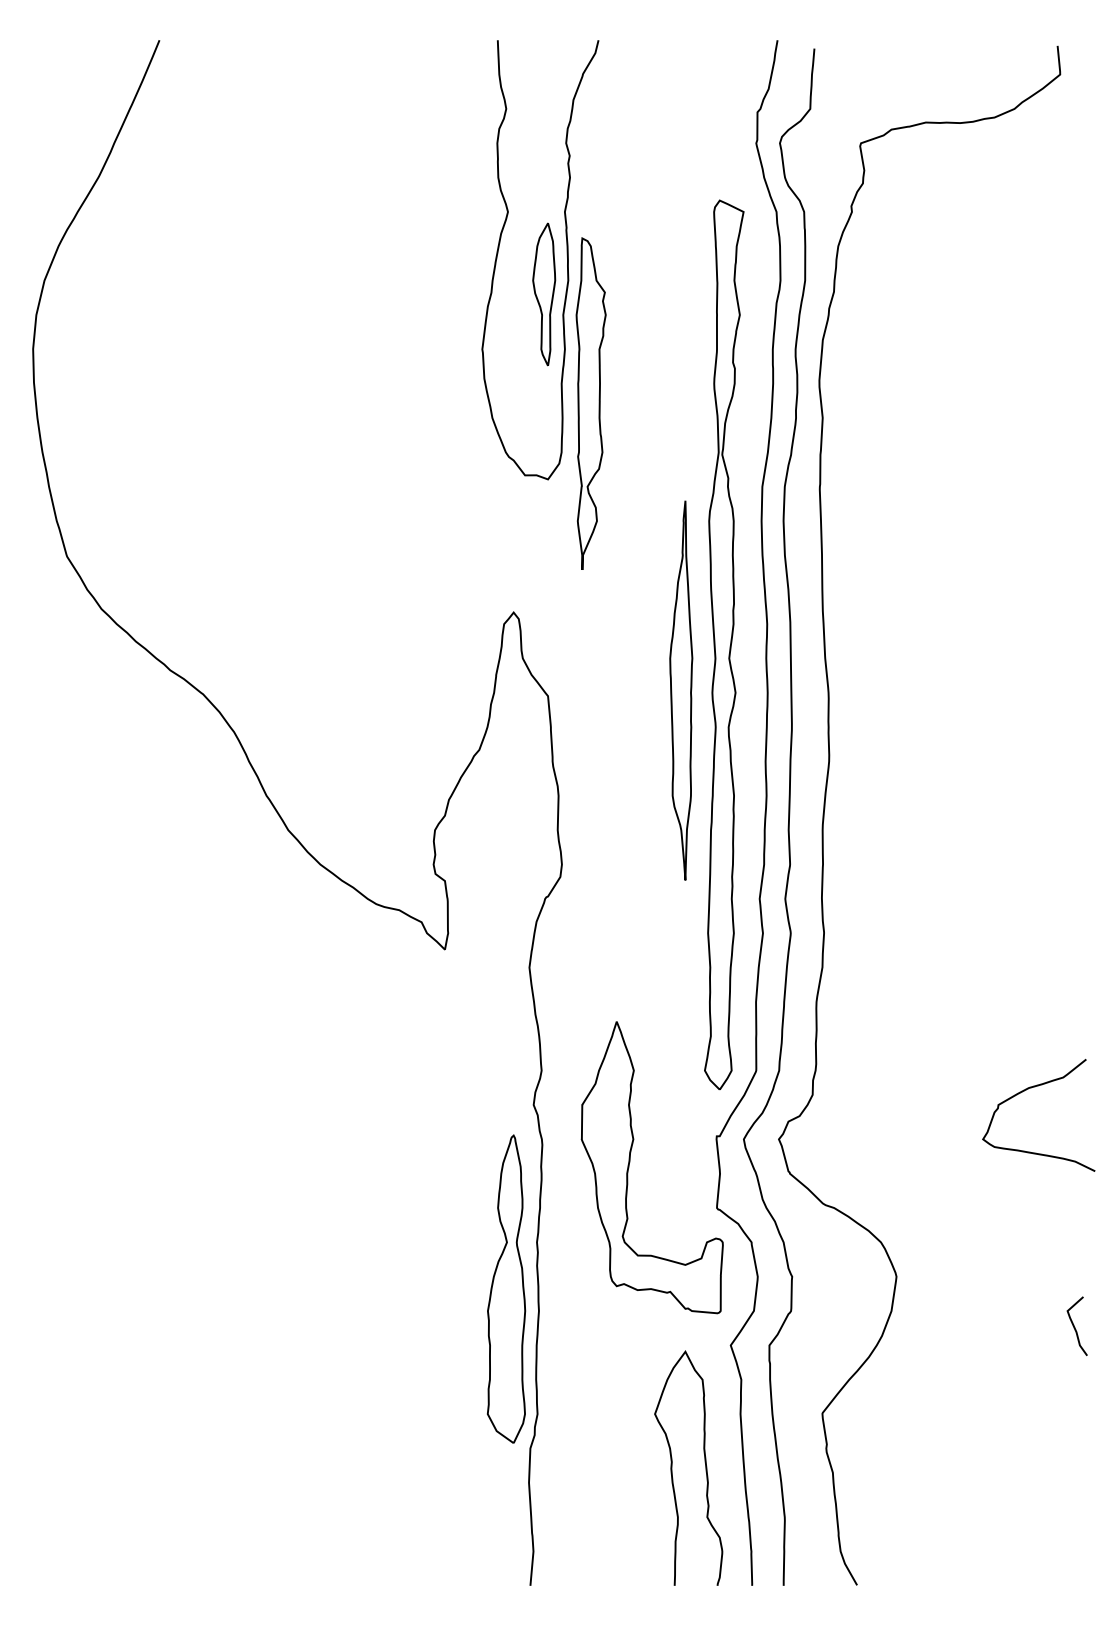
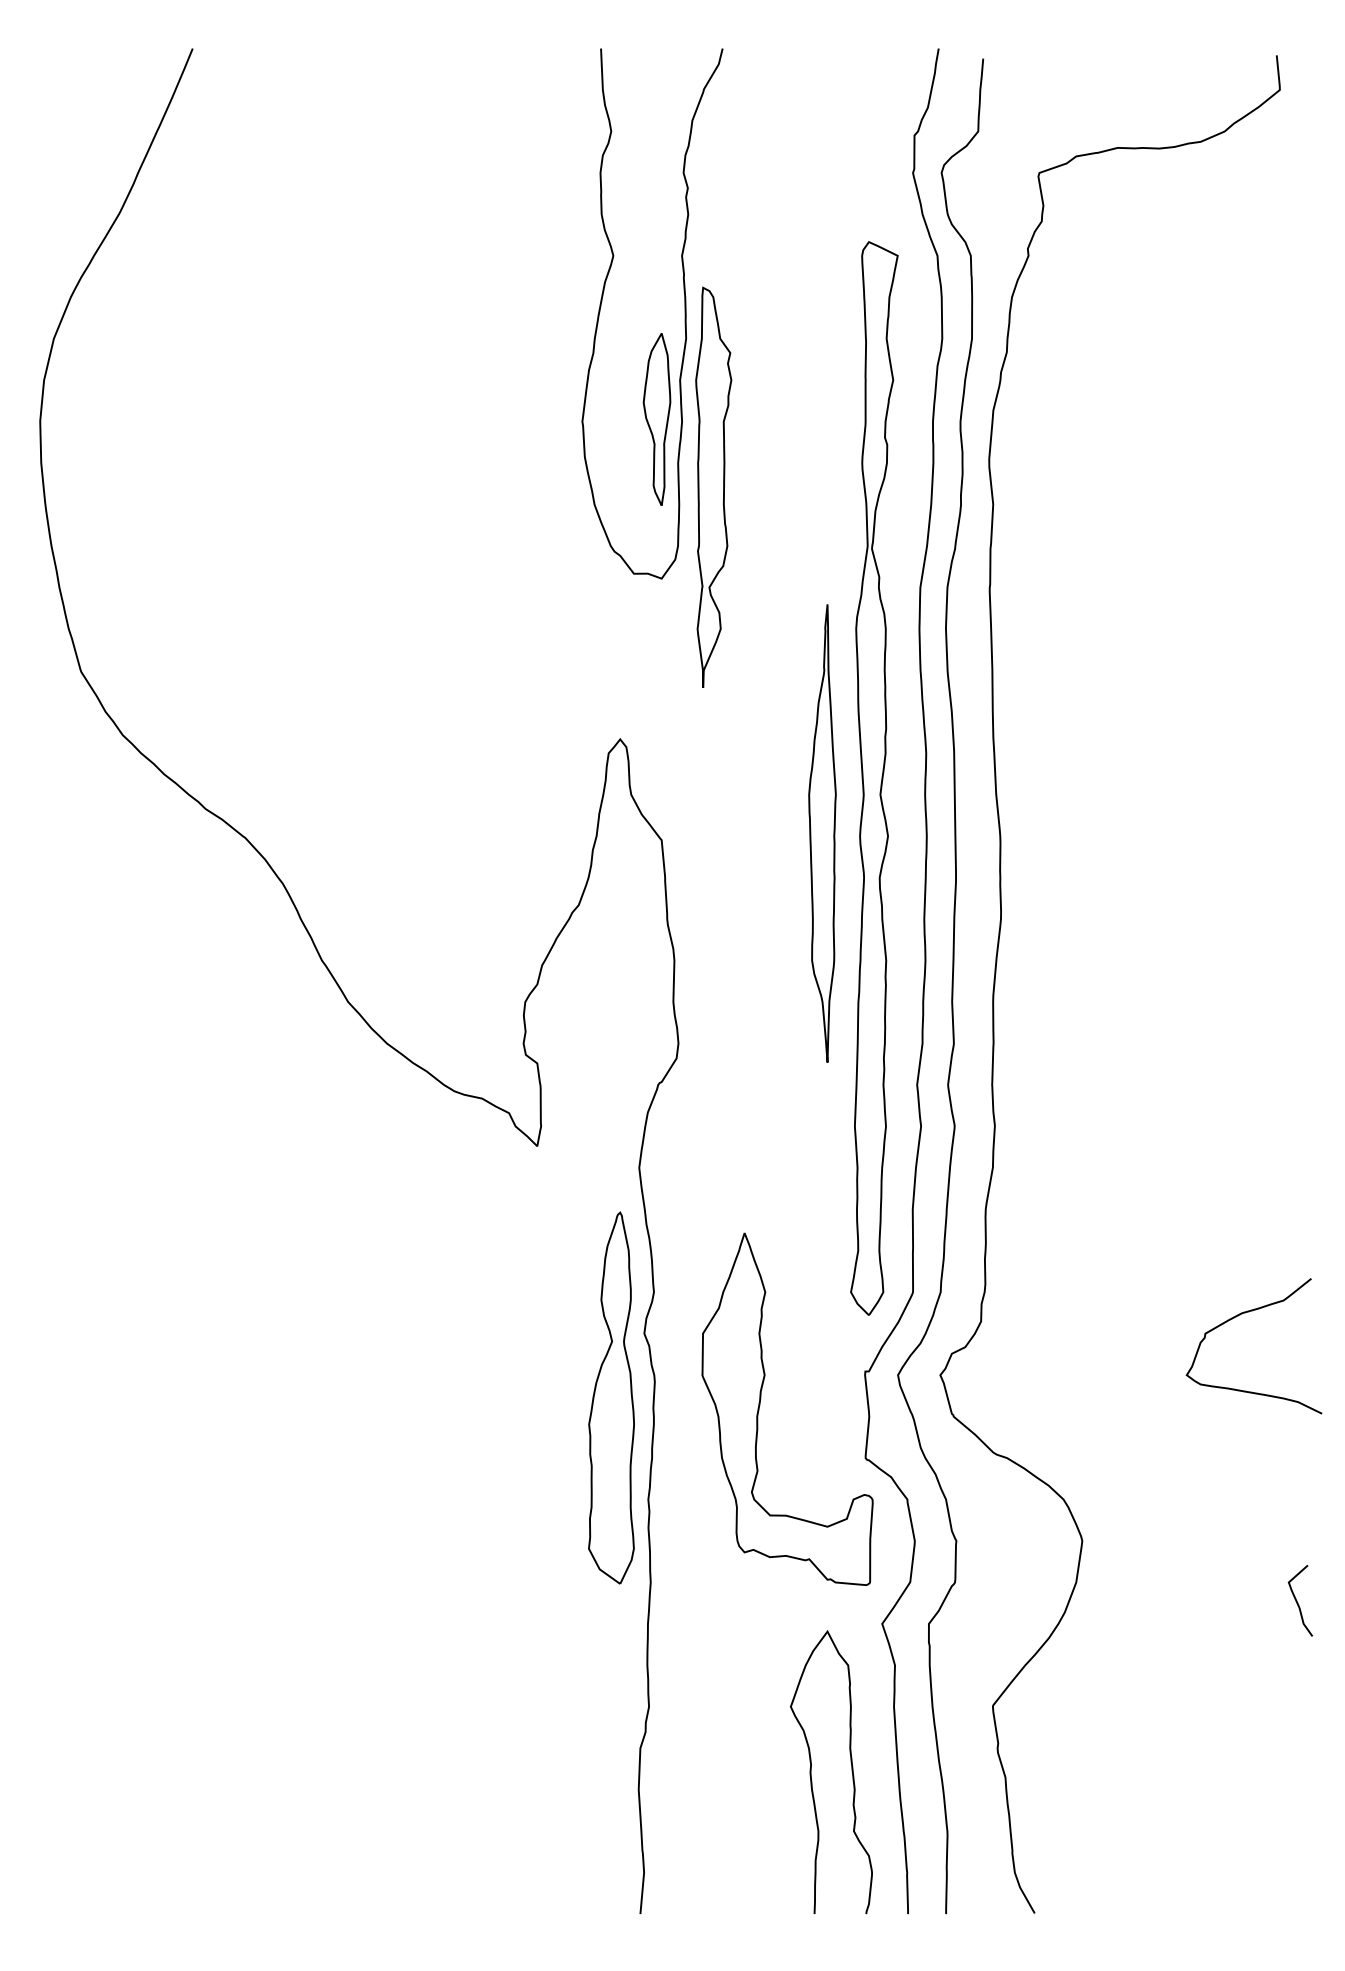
part: (543, 294) -> (656, 419), moved
part: (506, 1288) -> (611, 1397), moved

